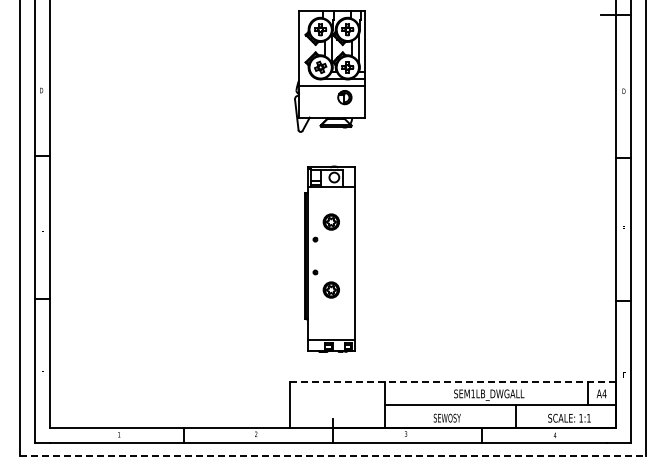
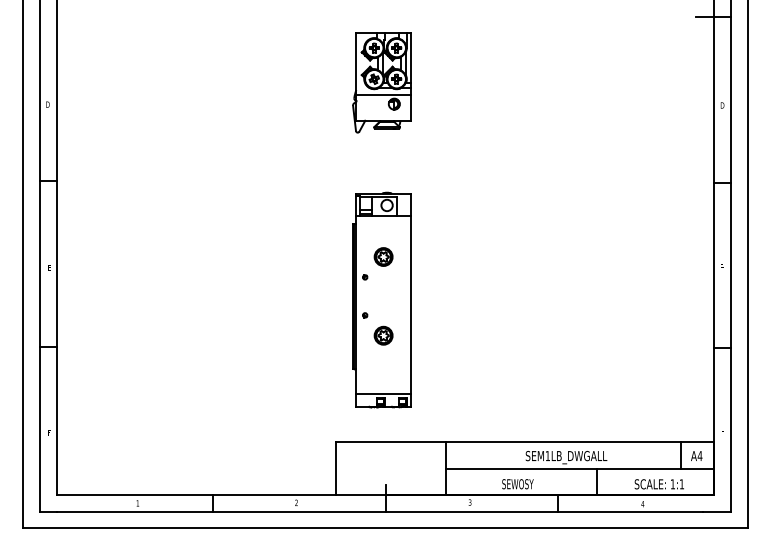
part: (329, 71) -> (381, 82), size x0.71
line: (453, 381) -> (525, 441), dashed -> solid
line: (333, 455) -> (386, 527), dashed -> solid

